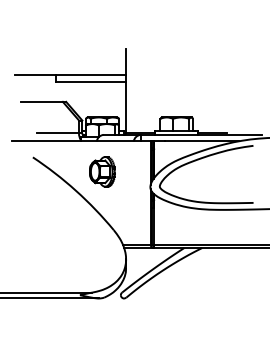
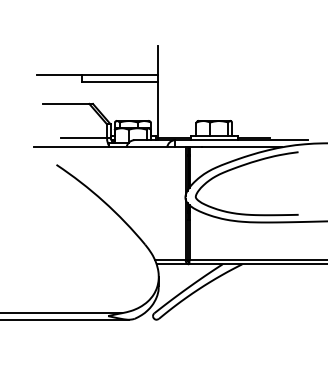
part: (102, 171) -> (132, 180), removed

